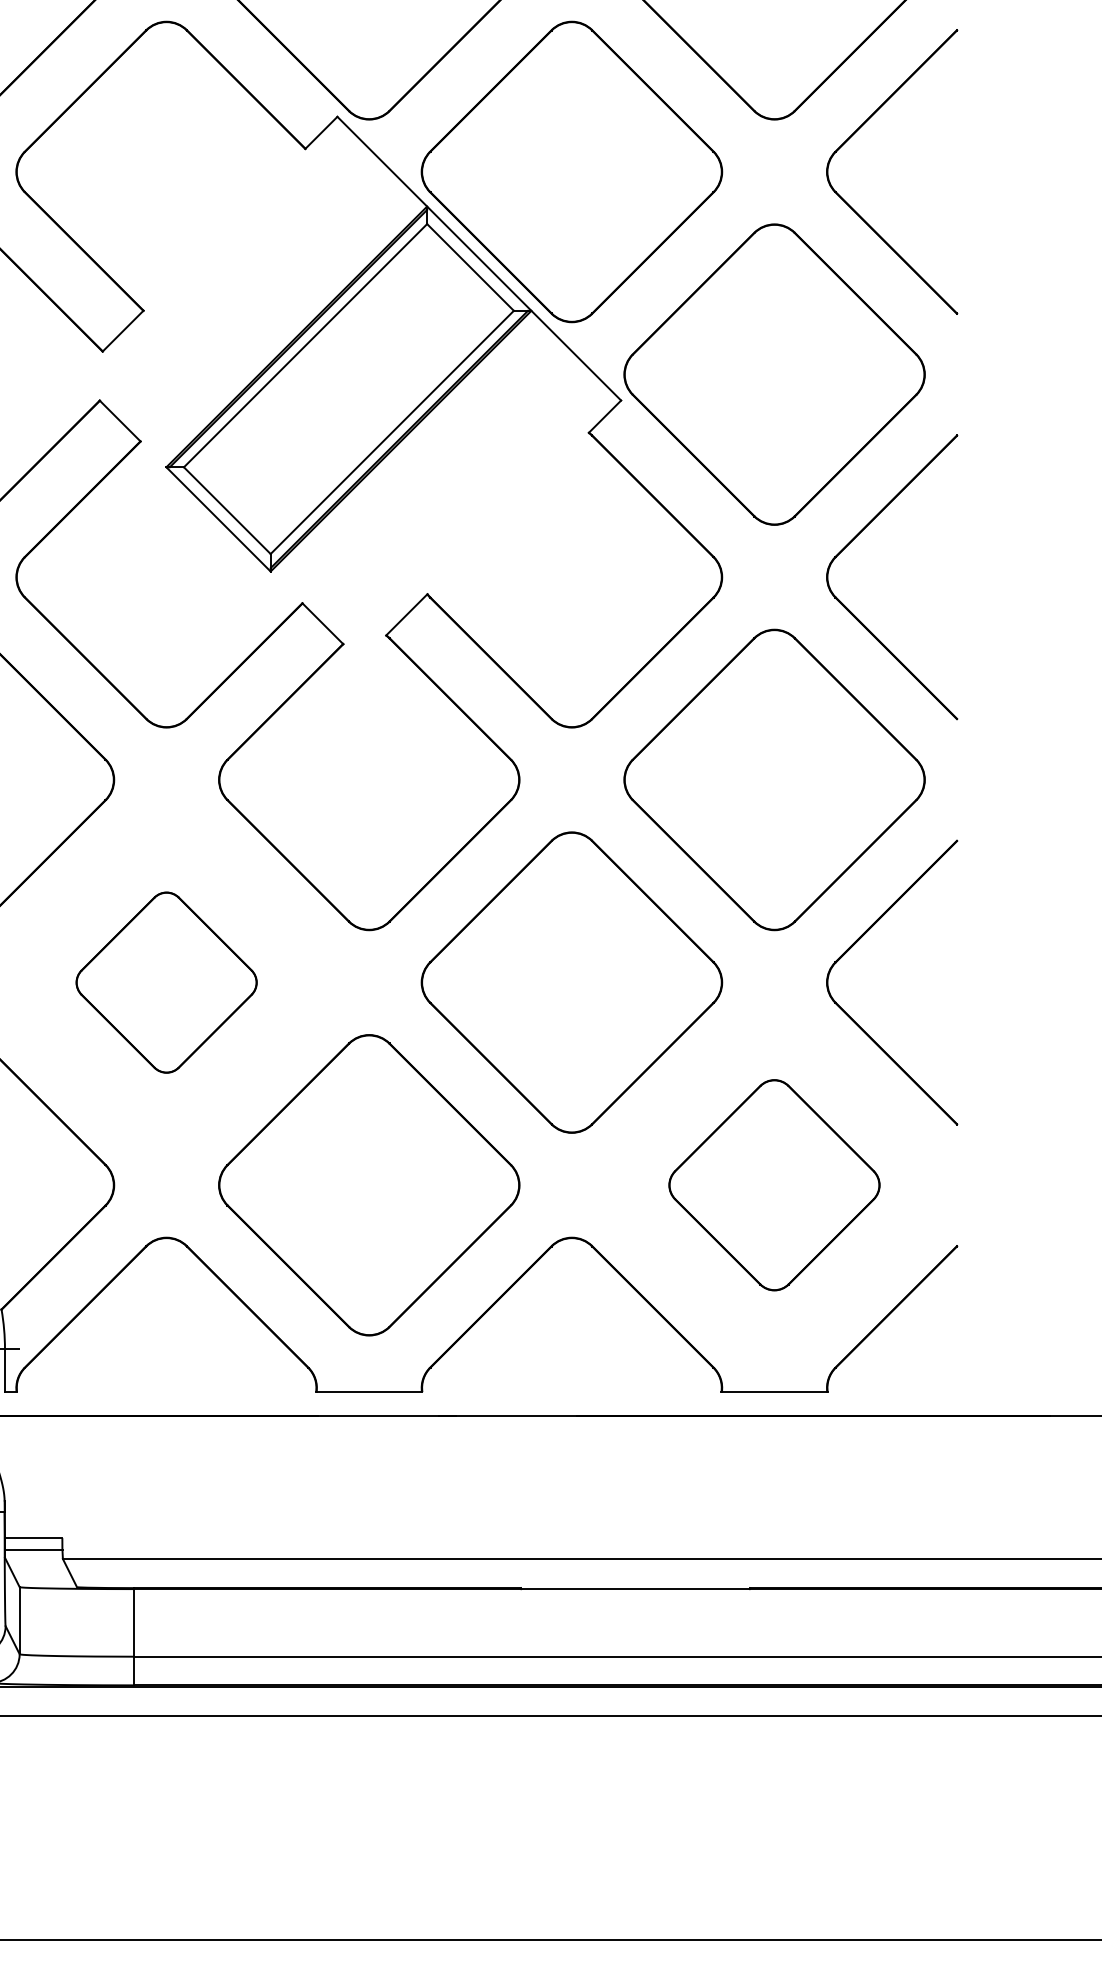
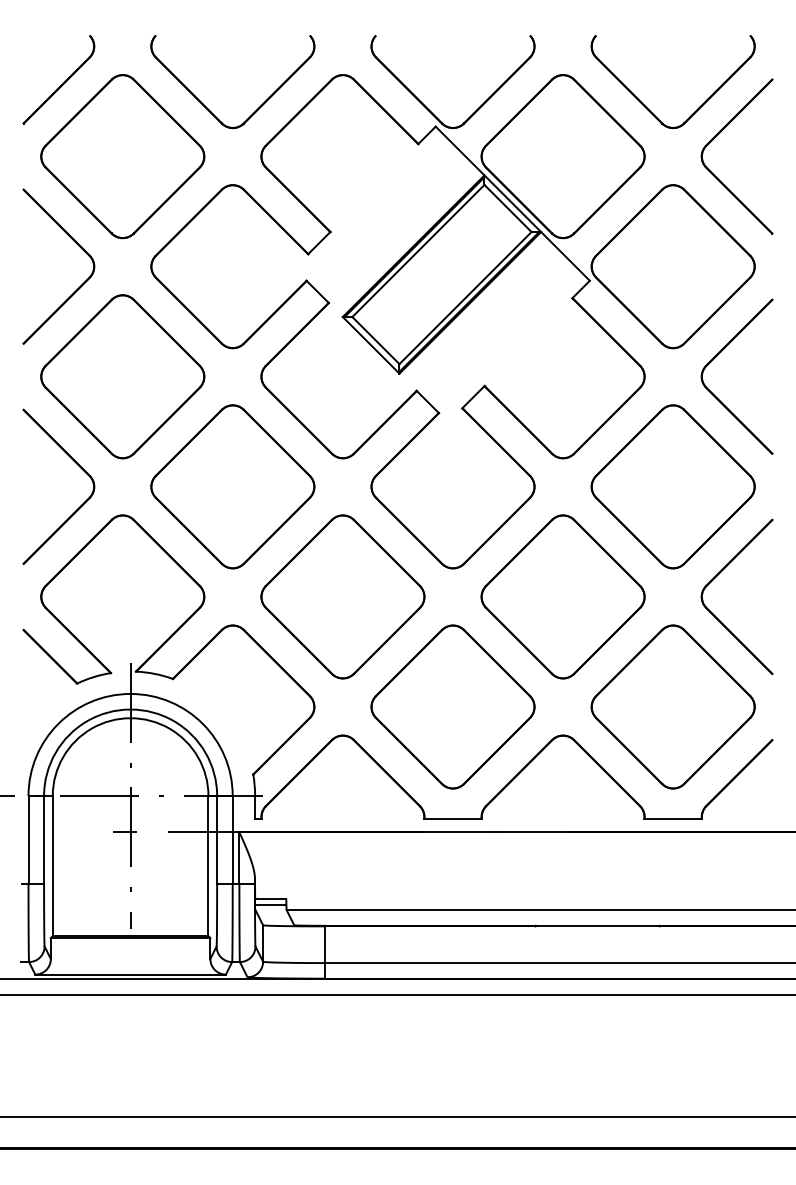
part: (165, 981) -> (342, 596), size x1.67
part: (773, 1184) -> (672, 706), size x1.43

